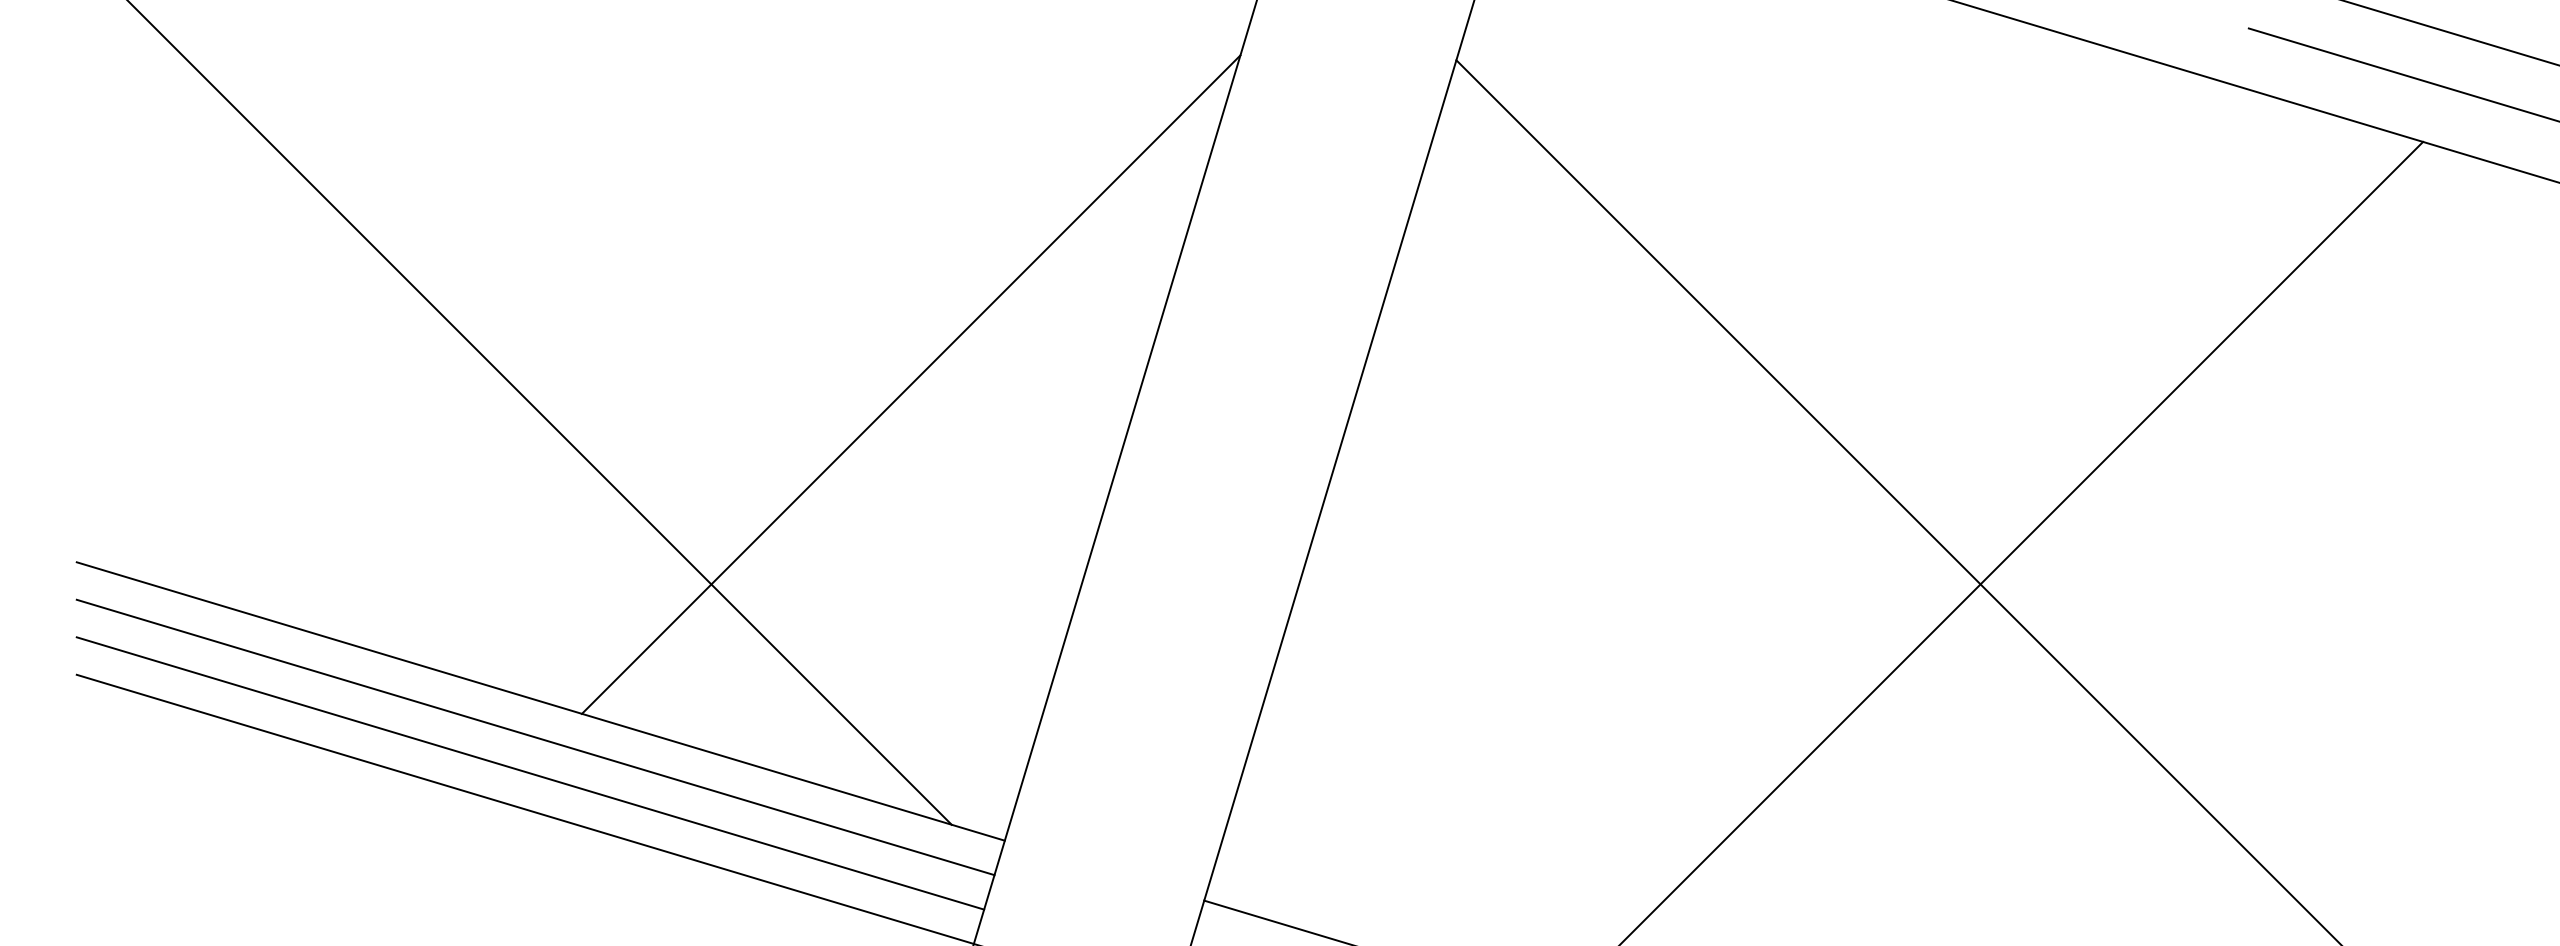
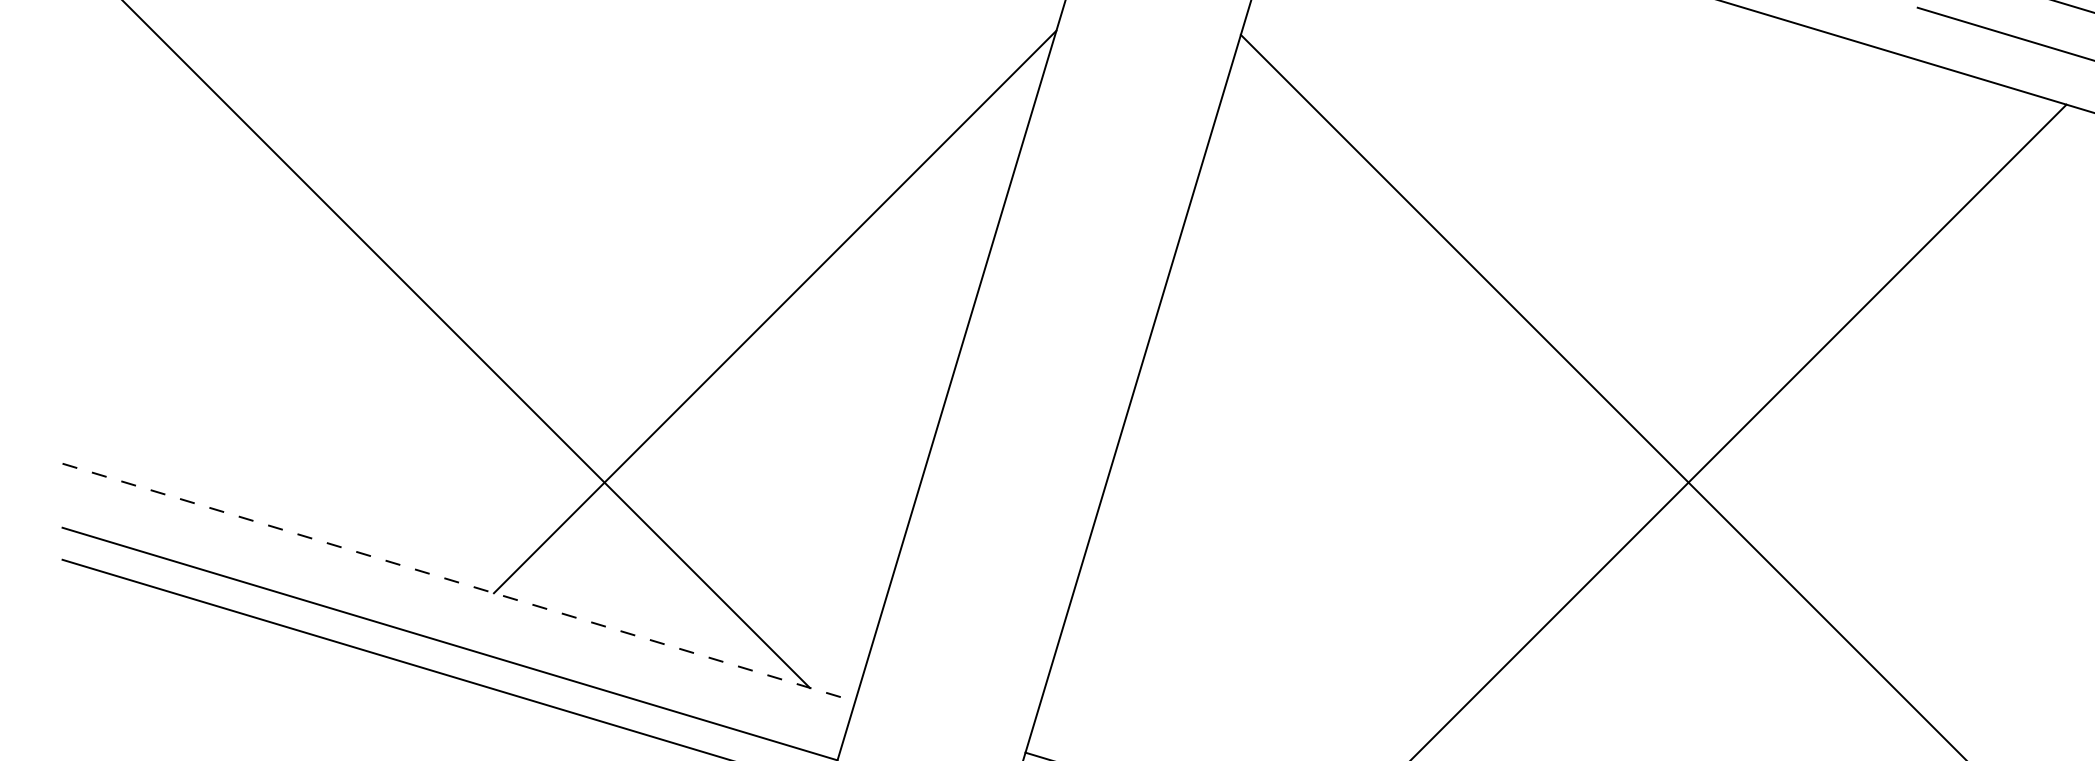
line: (541, 701) -> (459, 582), solid -> dashed
line: (535, 737) -> (454, 613), removed

